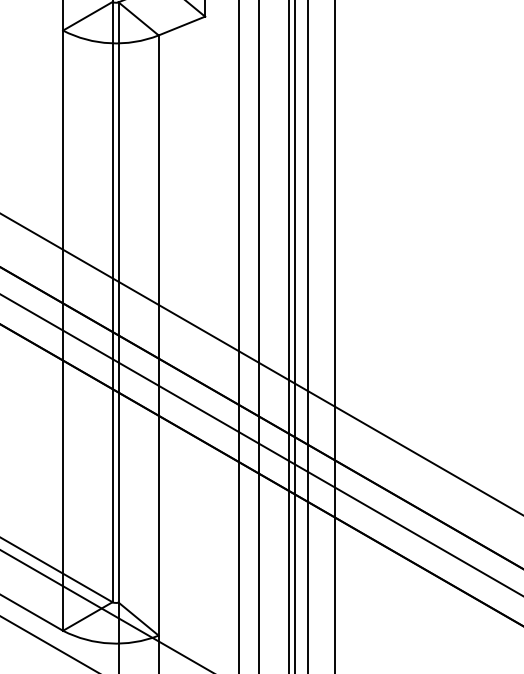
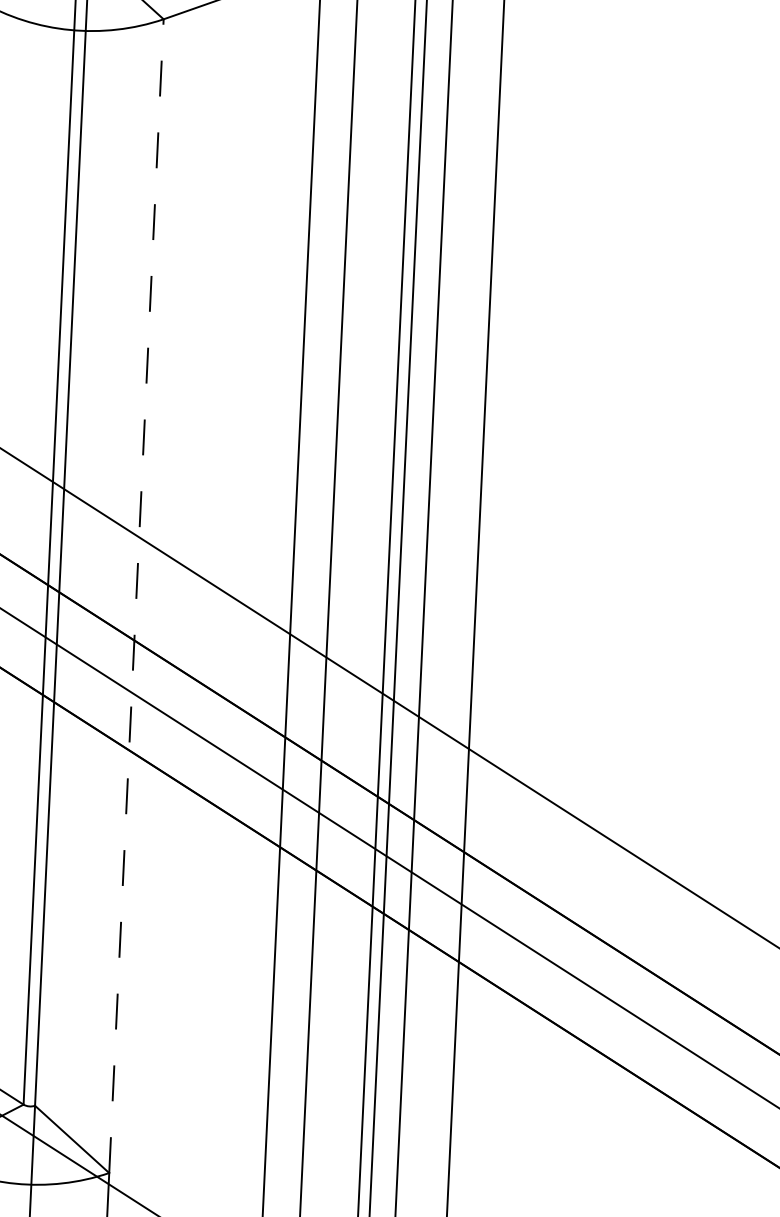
line: (158, 335) -> (136, 596), solid -> dashed

